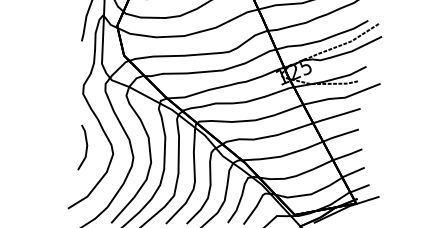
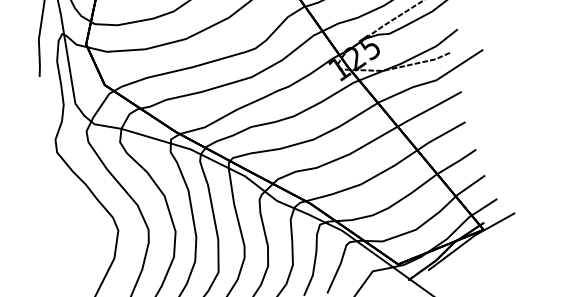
line: (85, 149) -> (76, 231), removed

